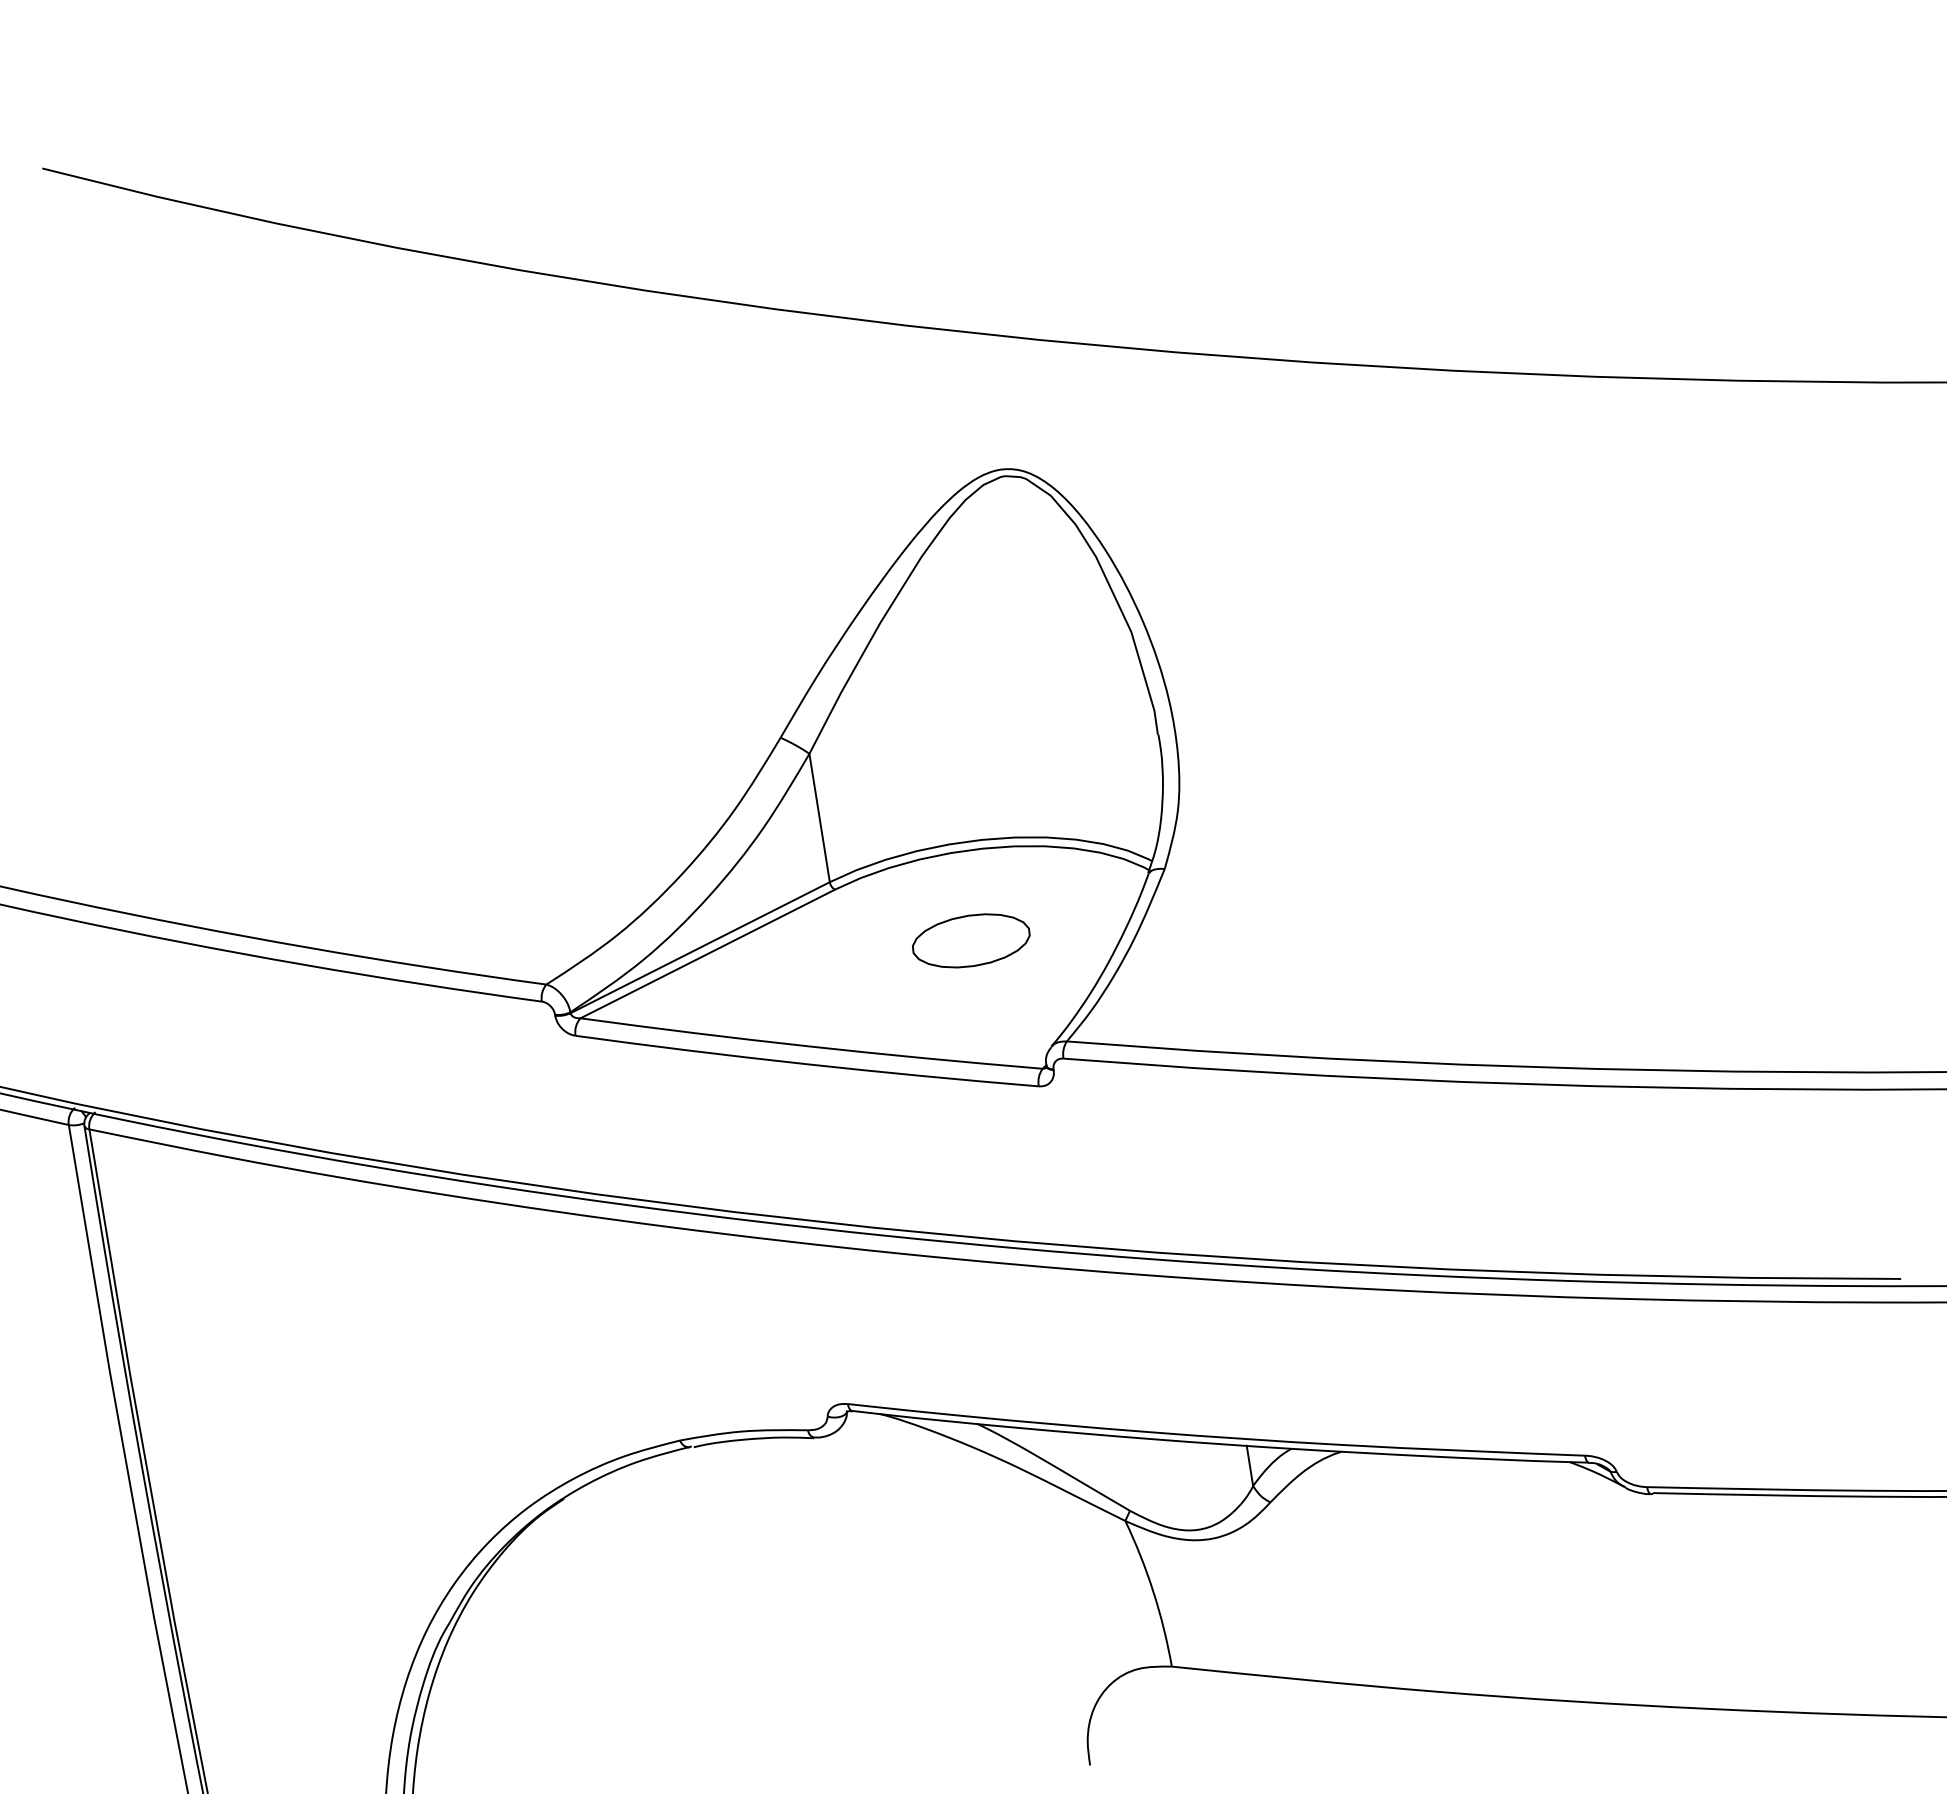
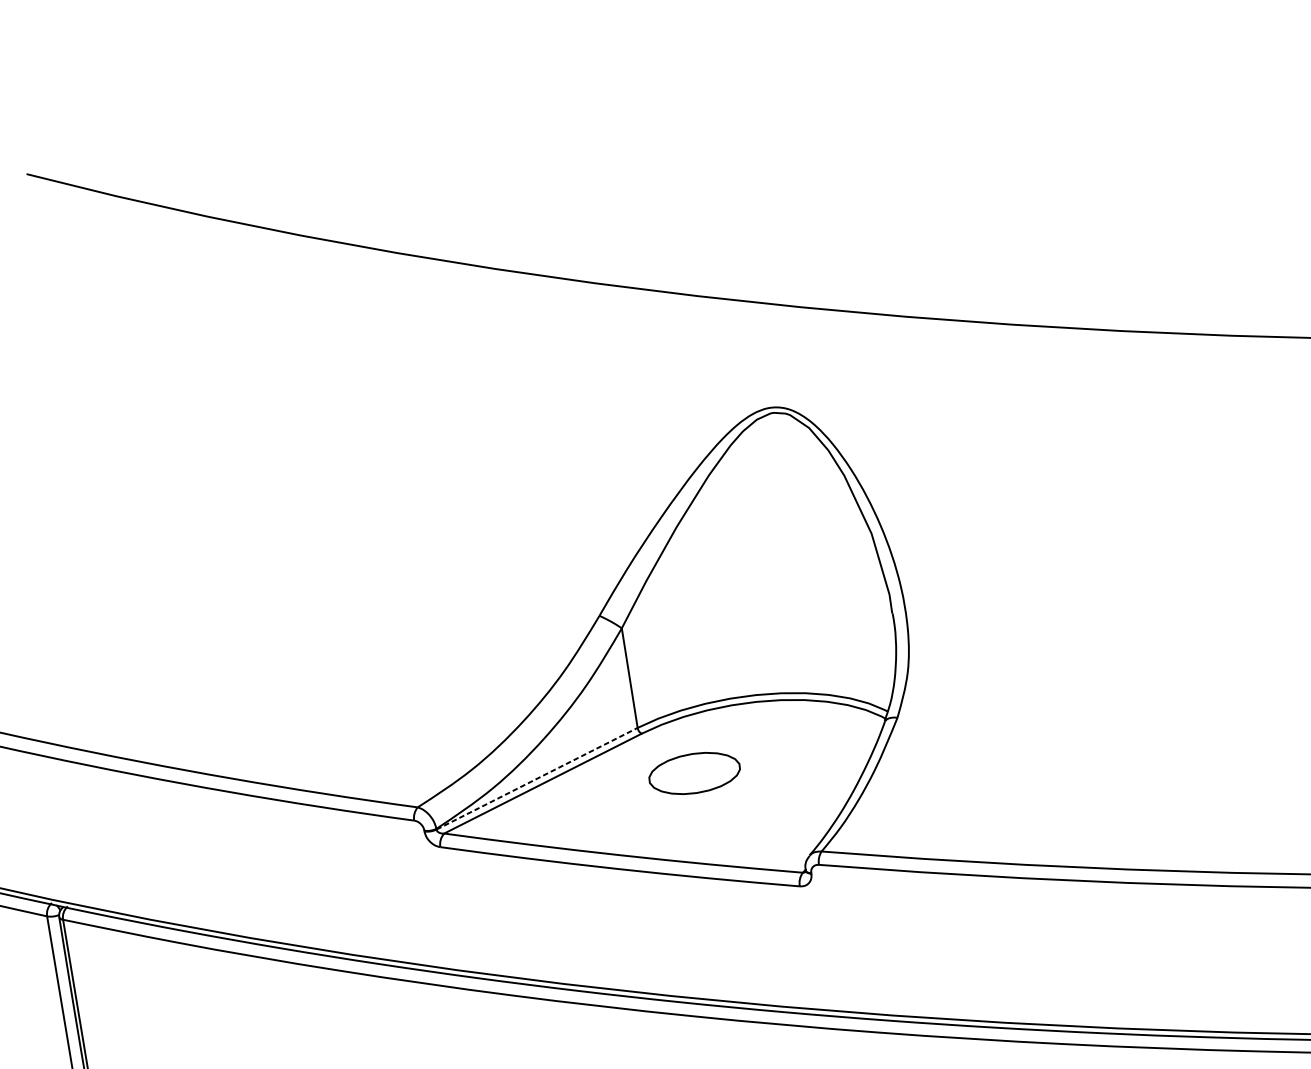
part: (971, 940) -> (694, 773), moved
line: (700, 947) -> (537, 778), solid -> dashed

